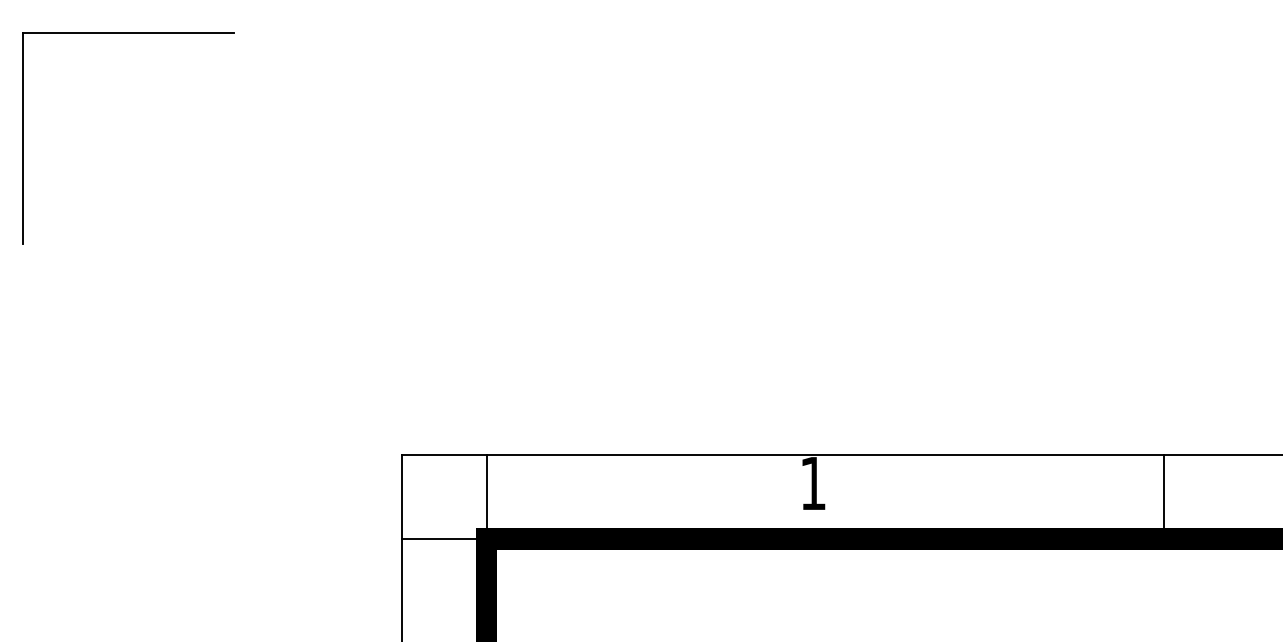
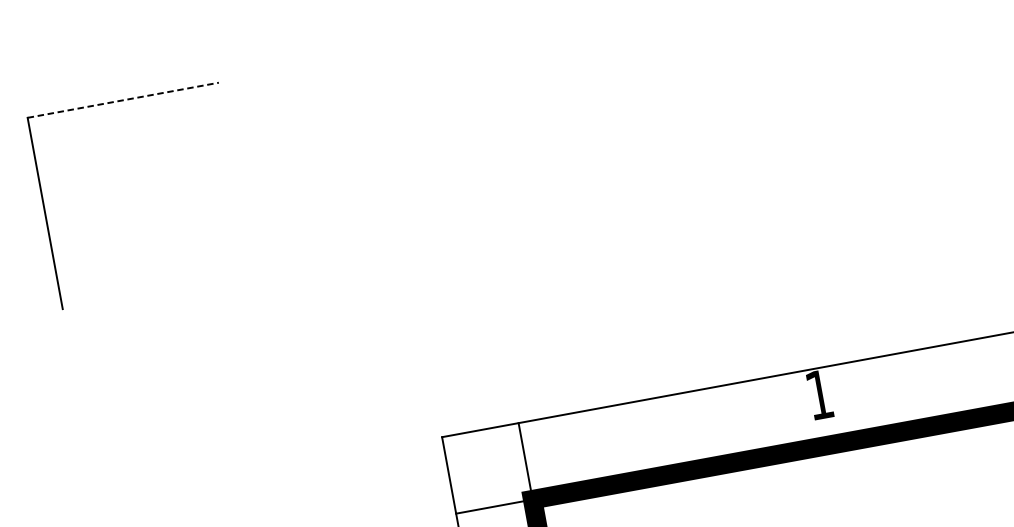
line: (128, 32) -> (123, 99), solid -> dashed

